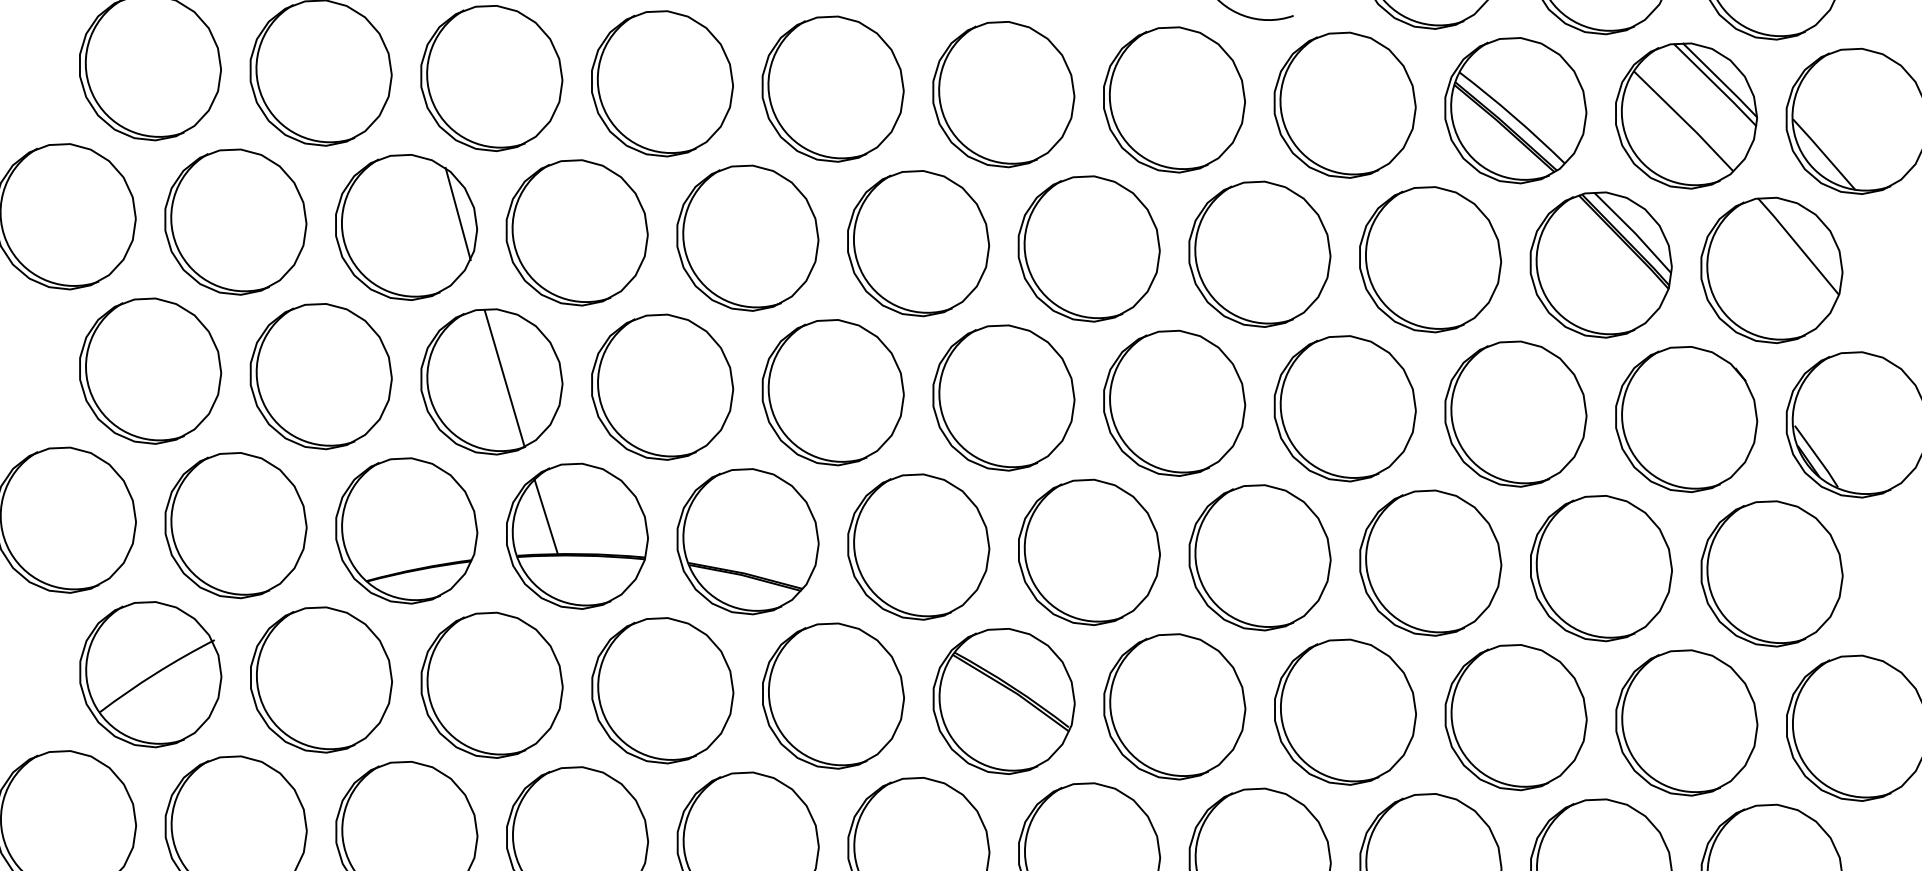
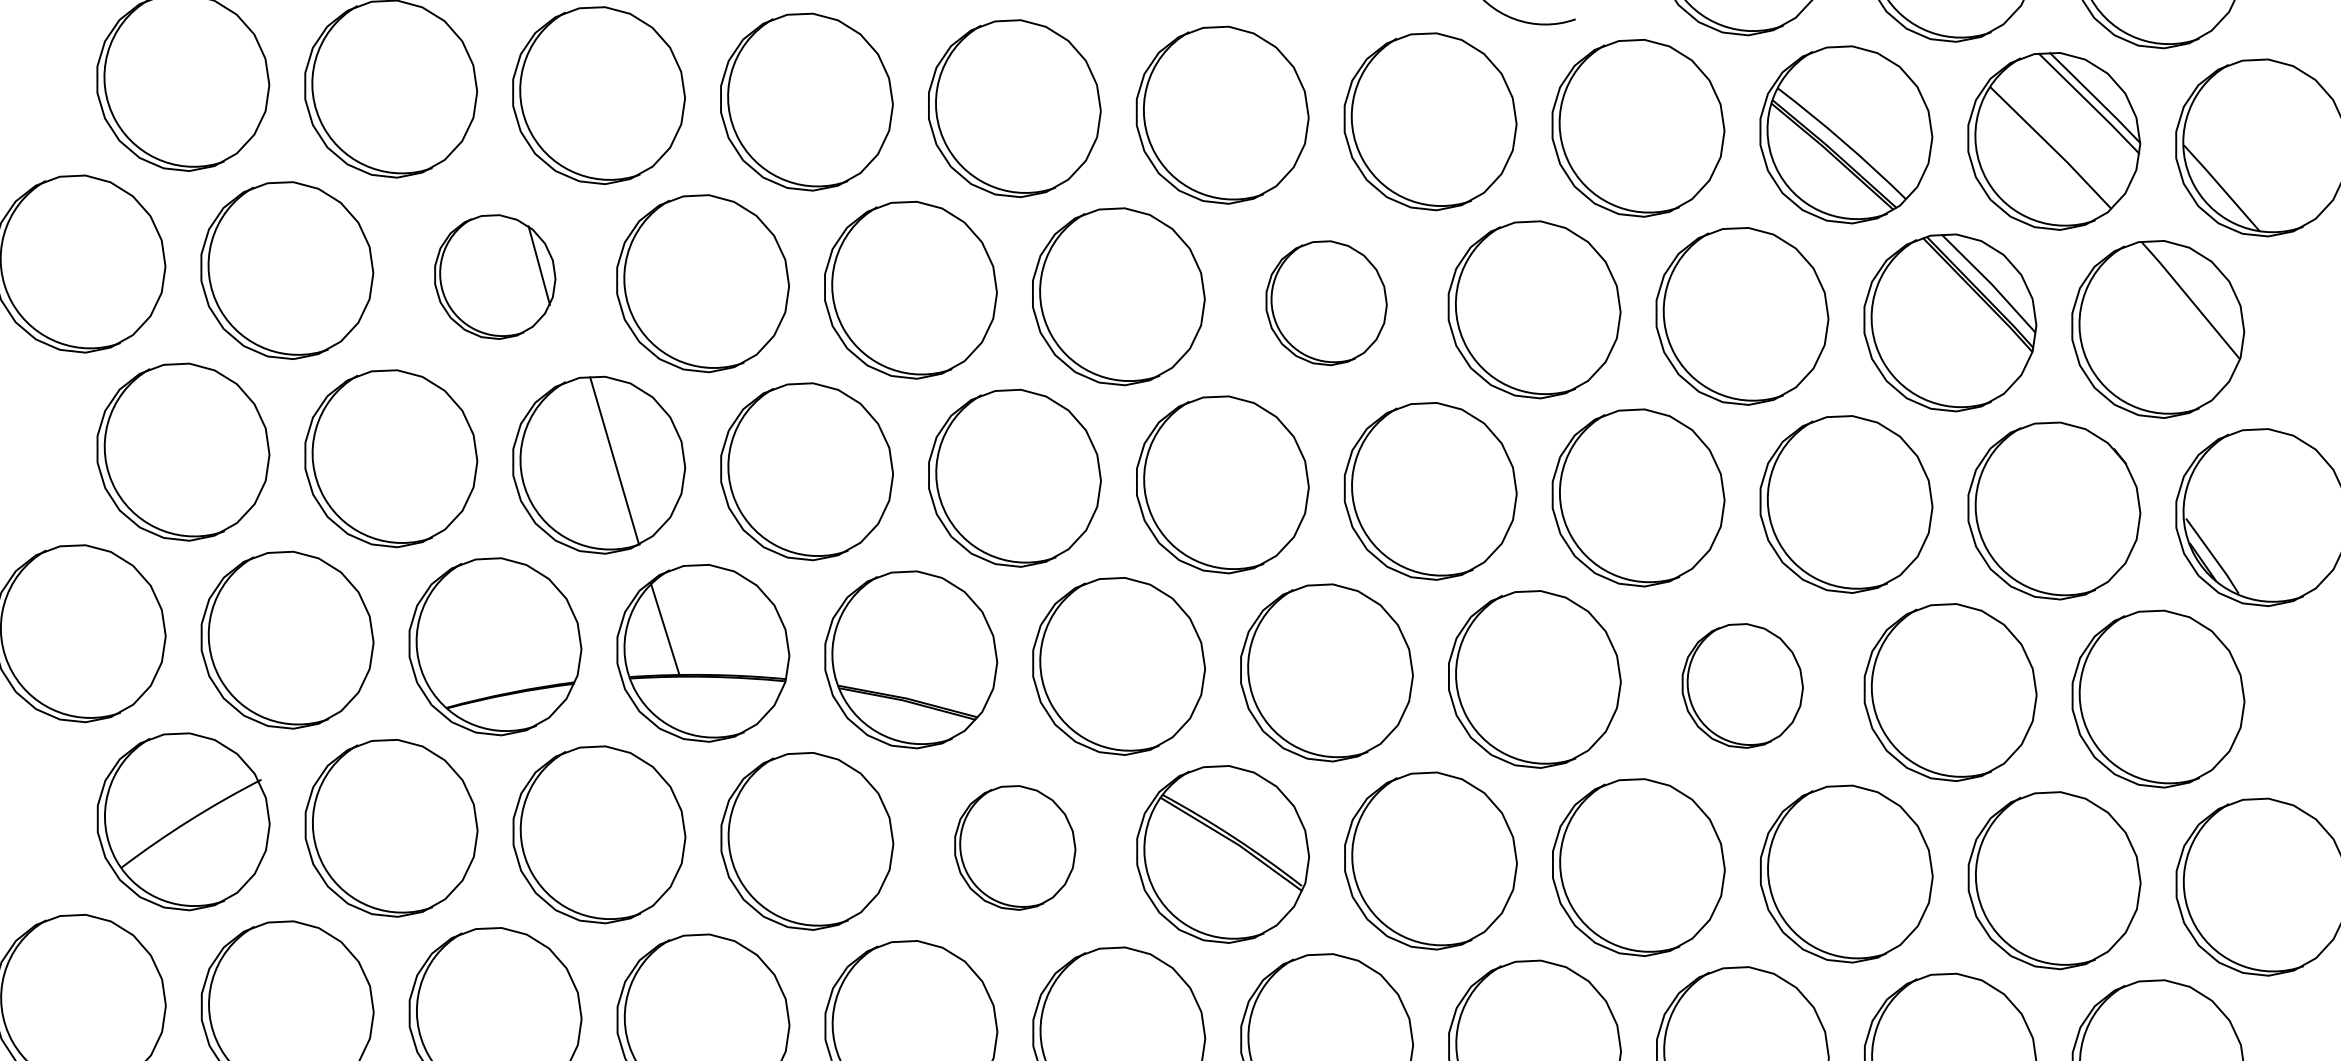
part: (406, 226) -> (495, 276), size x0.7
part: (1089, 248) -> (1326, 302), size x0.7
part: (1430, 562) -> (1742, 685), size x0.7
part: (833, 695) -> (1015, 847), size x0.7

